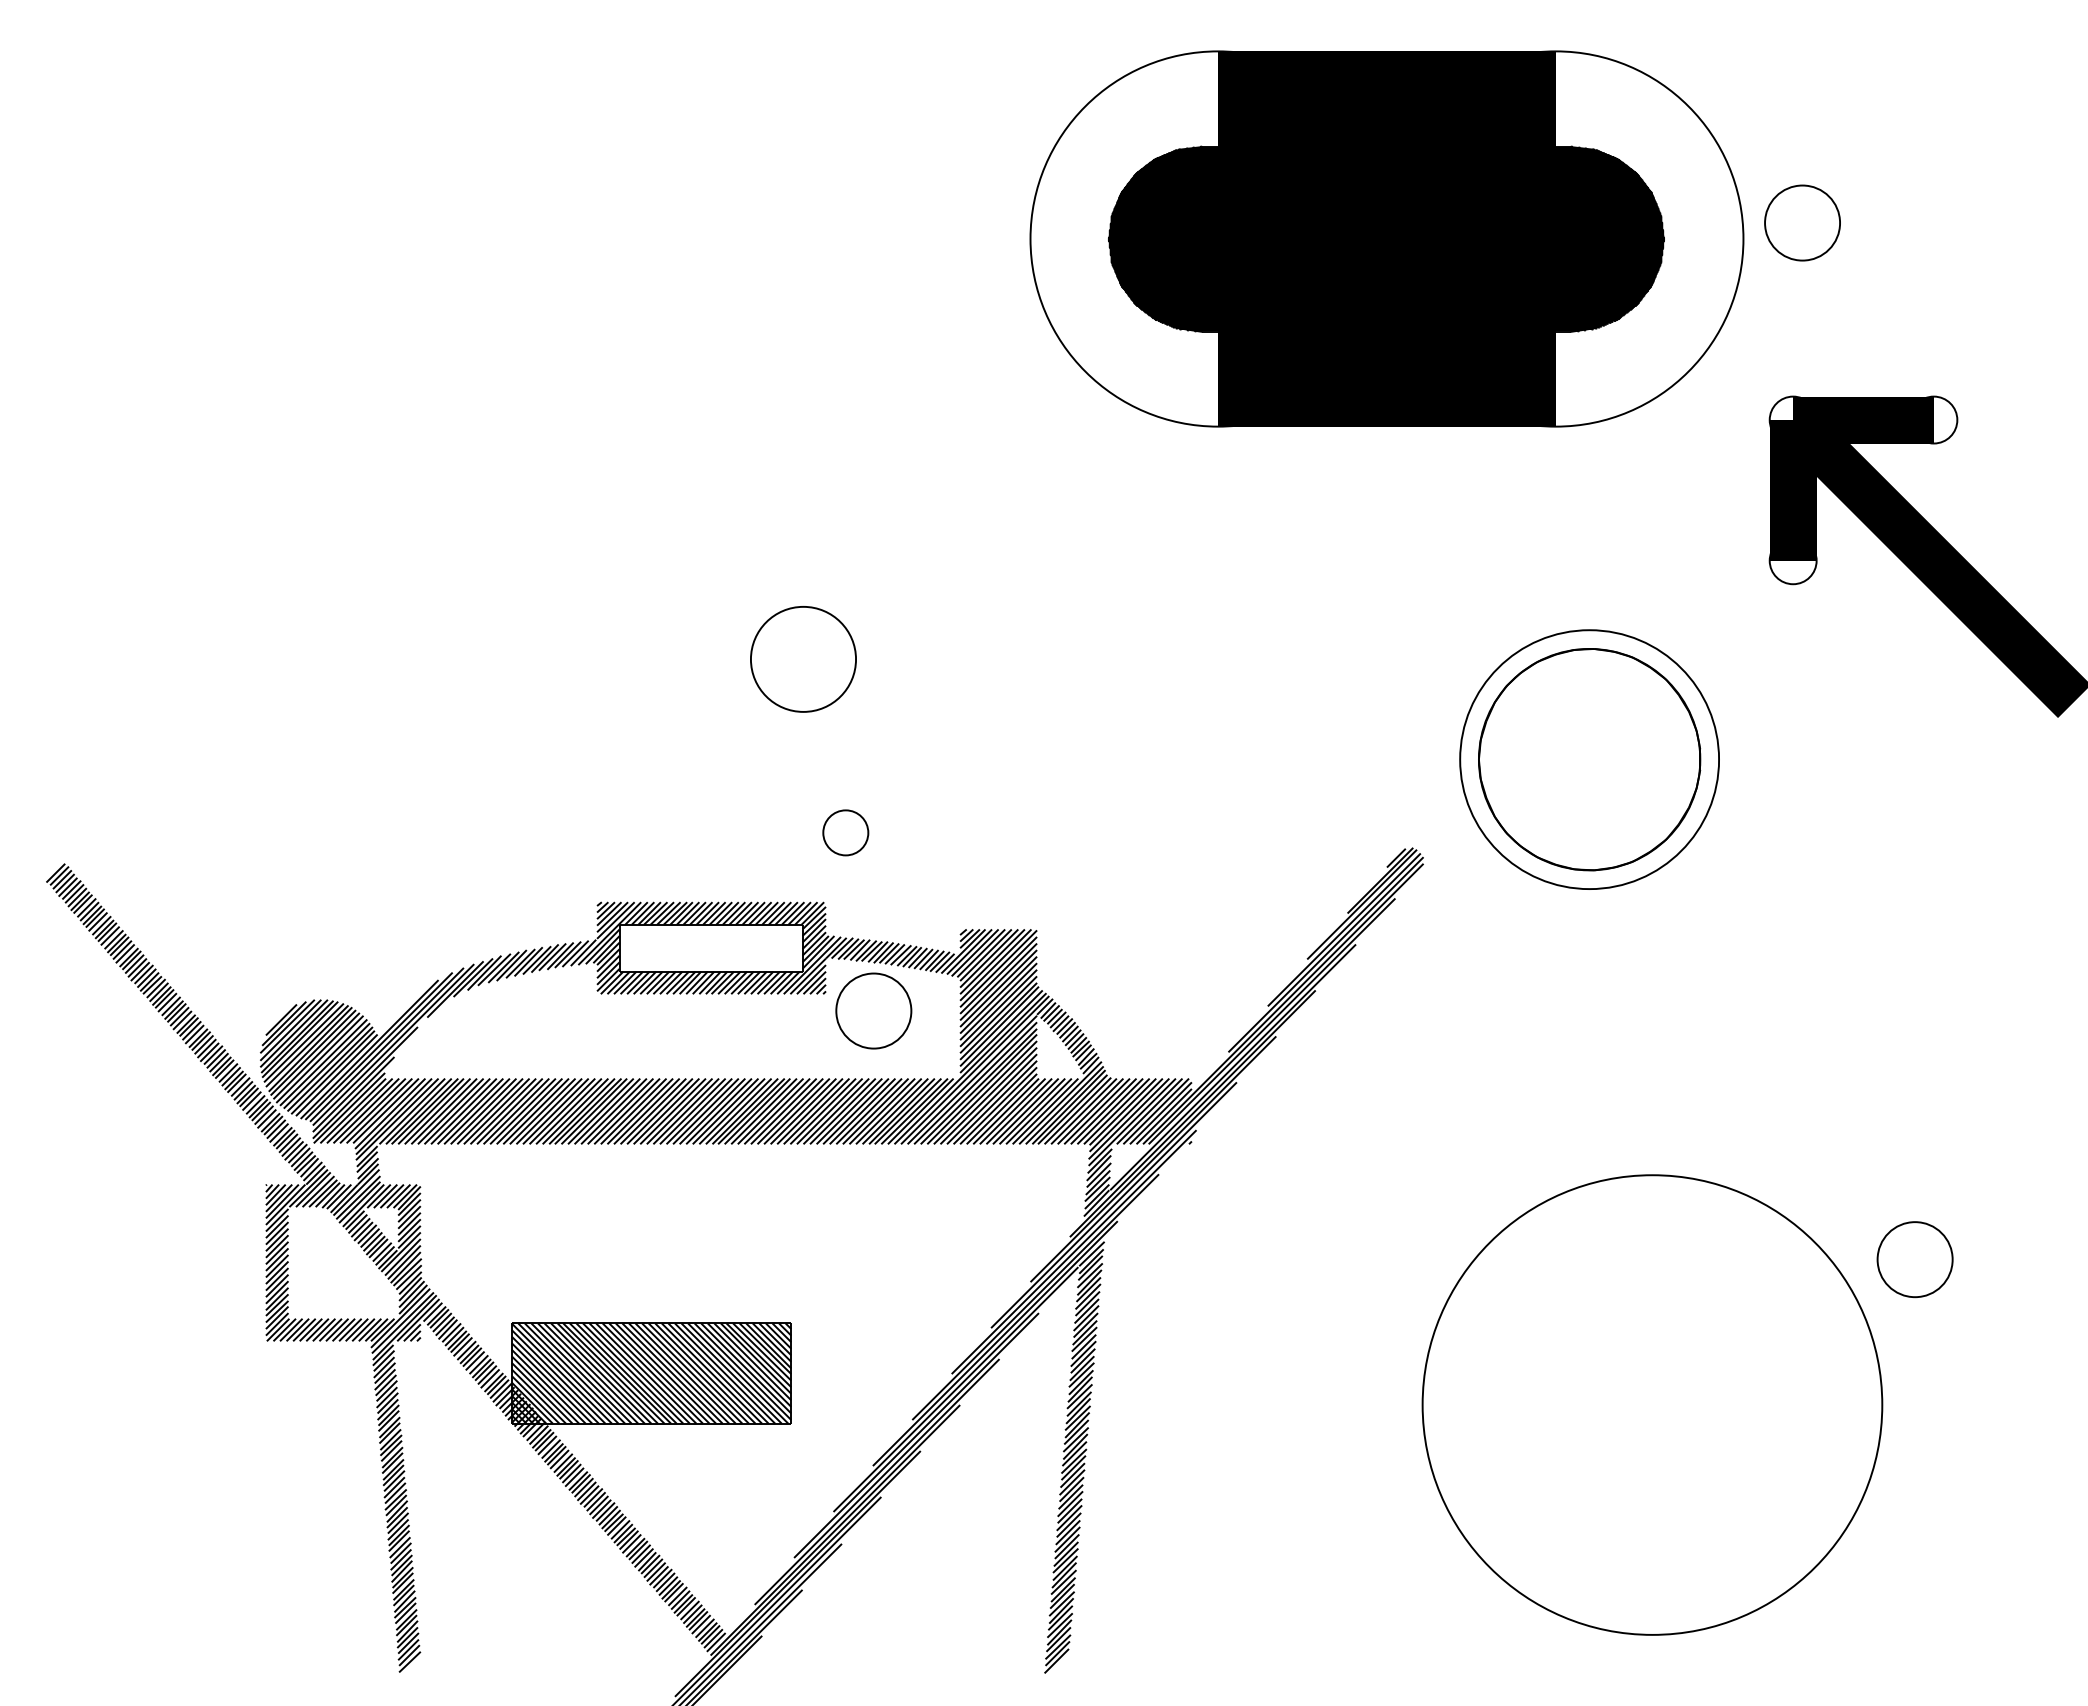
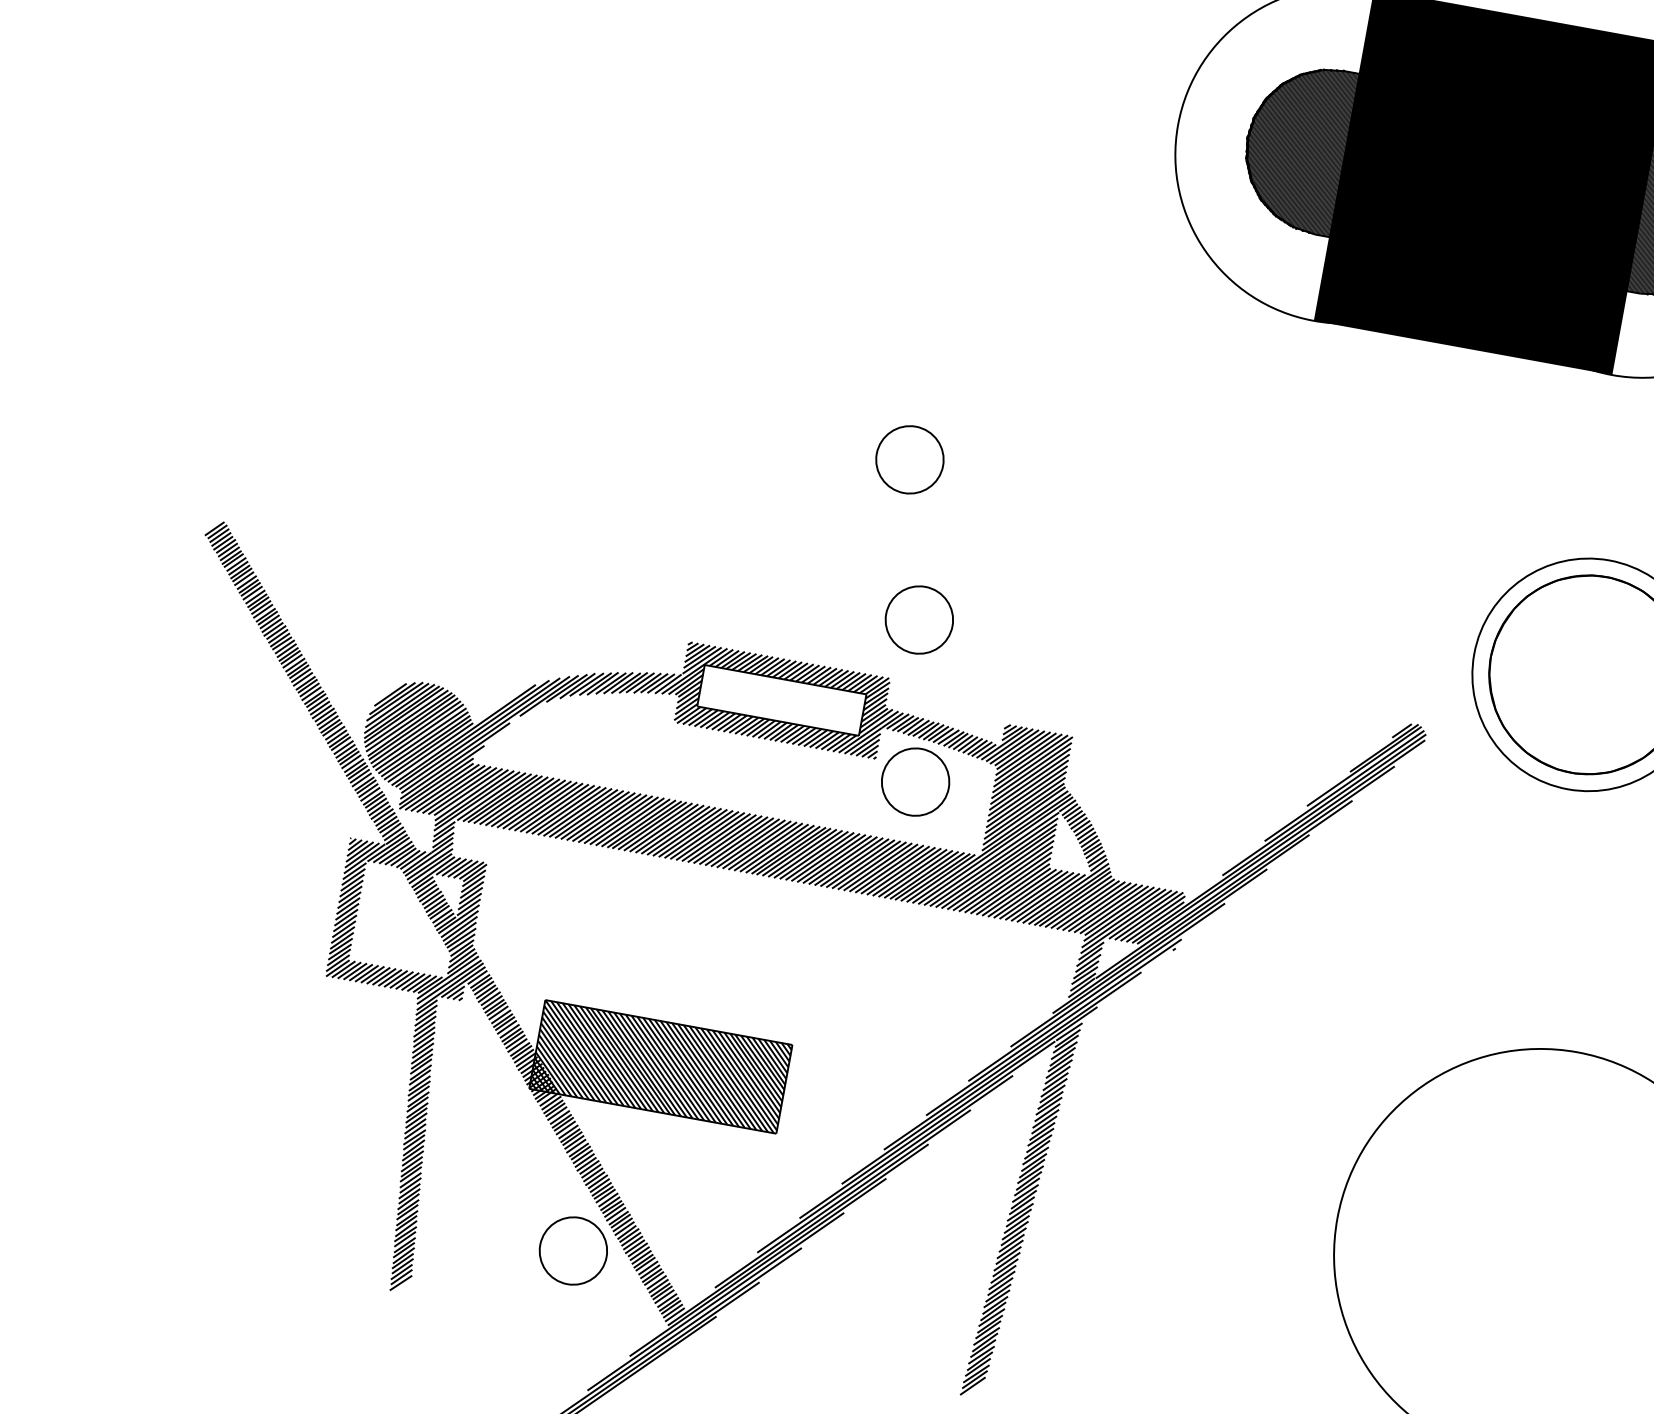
part: (803, 658) -> (910, 459), size x0.71
part: (845, 832) -> (919, 619), size x1.67
part: (592, 1592) -> (573, 1250), added

